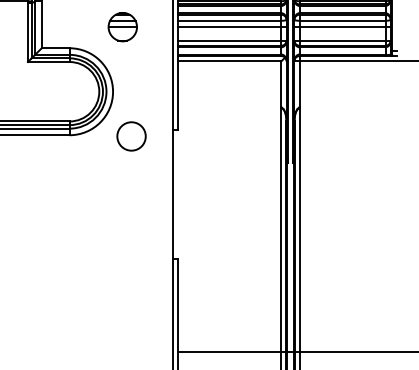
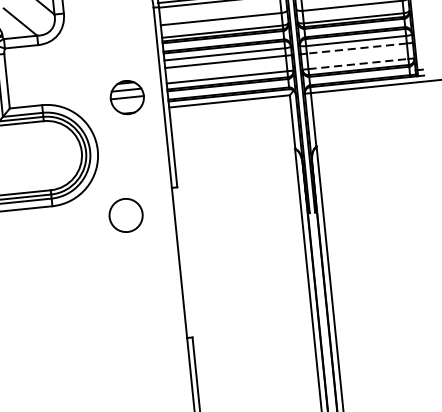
part: (122, 27) -> (127, 98), moved
line: (342, 27) -> (356, 48), solid -> dashed
line: (343, 40) -> (359, 63), solid -> dashed
circle: (131, 136) -> (126, 215), moved

